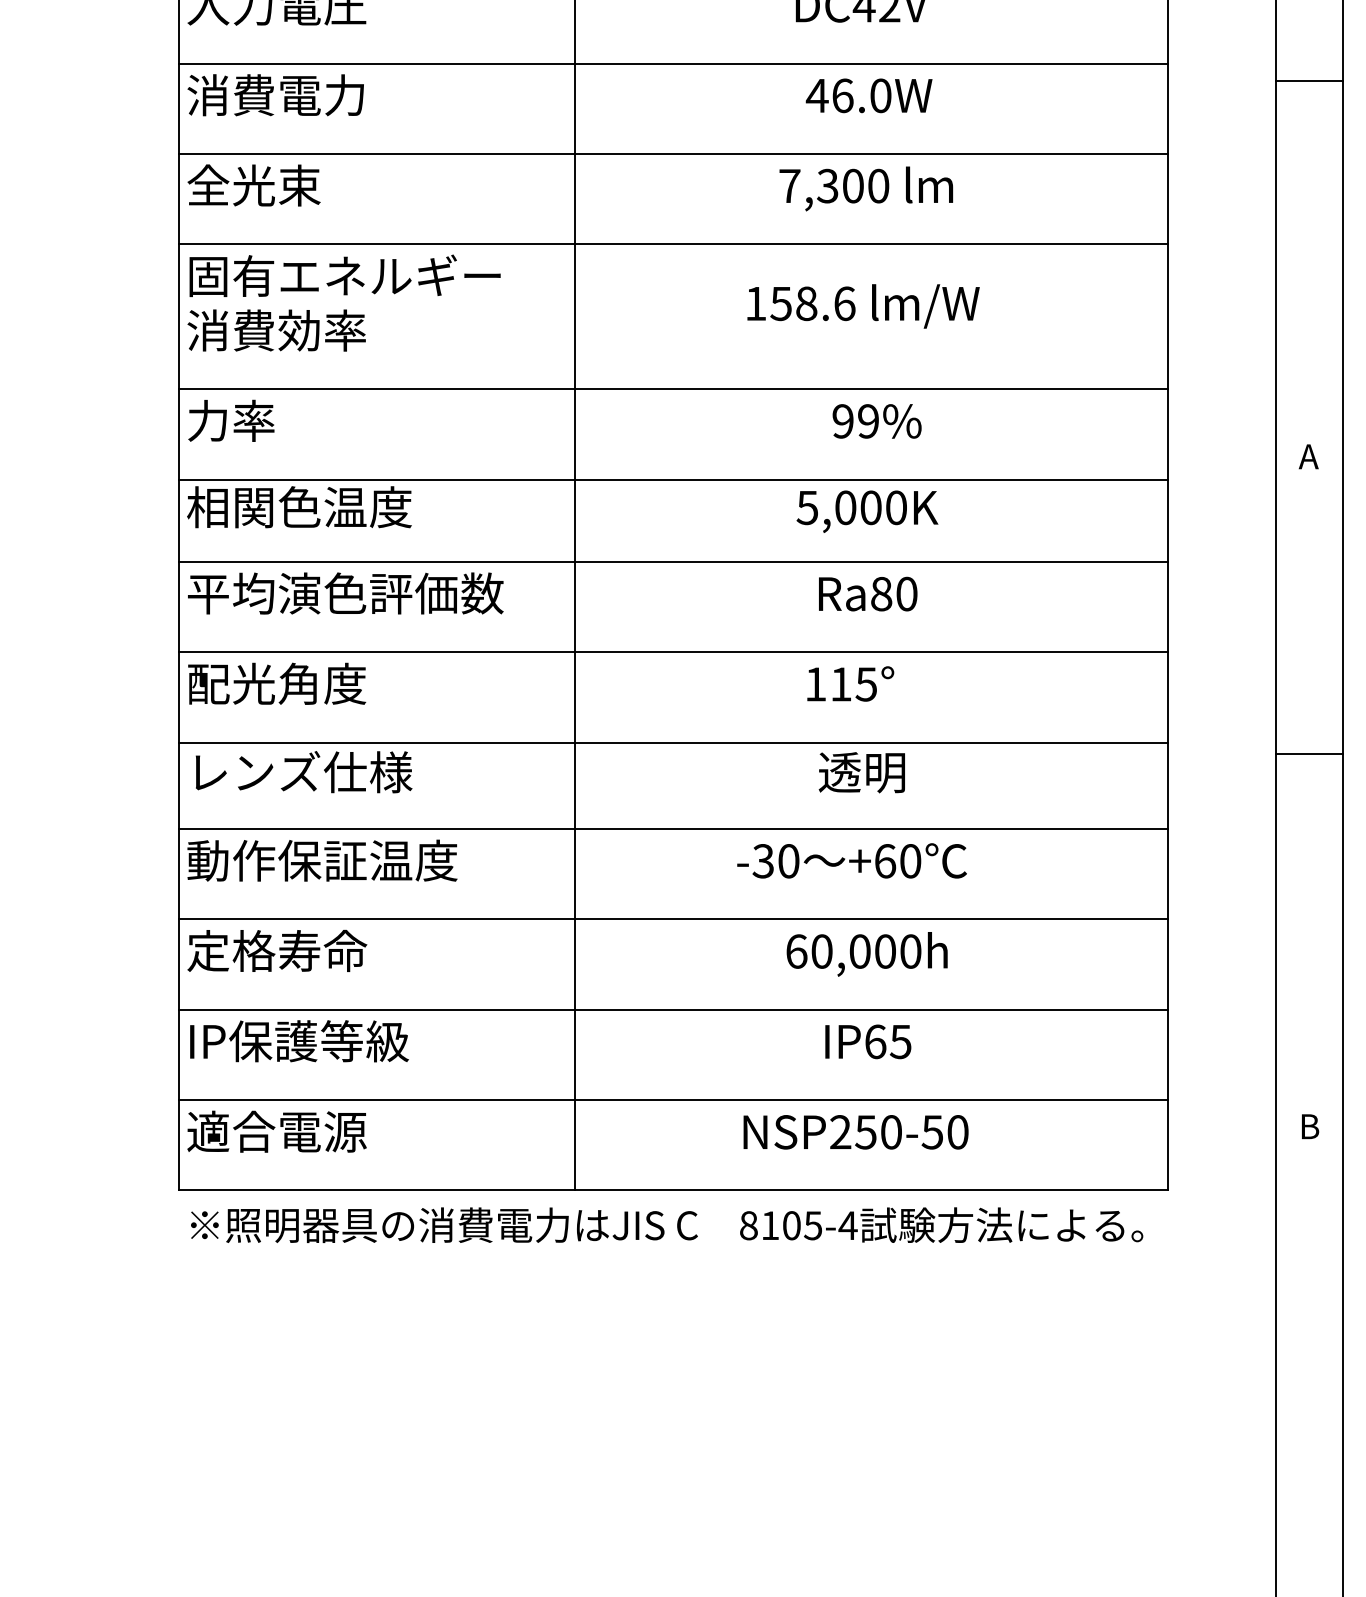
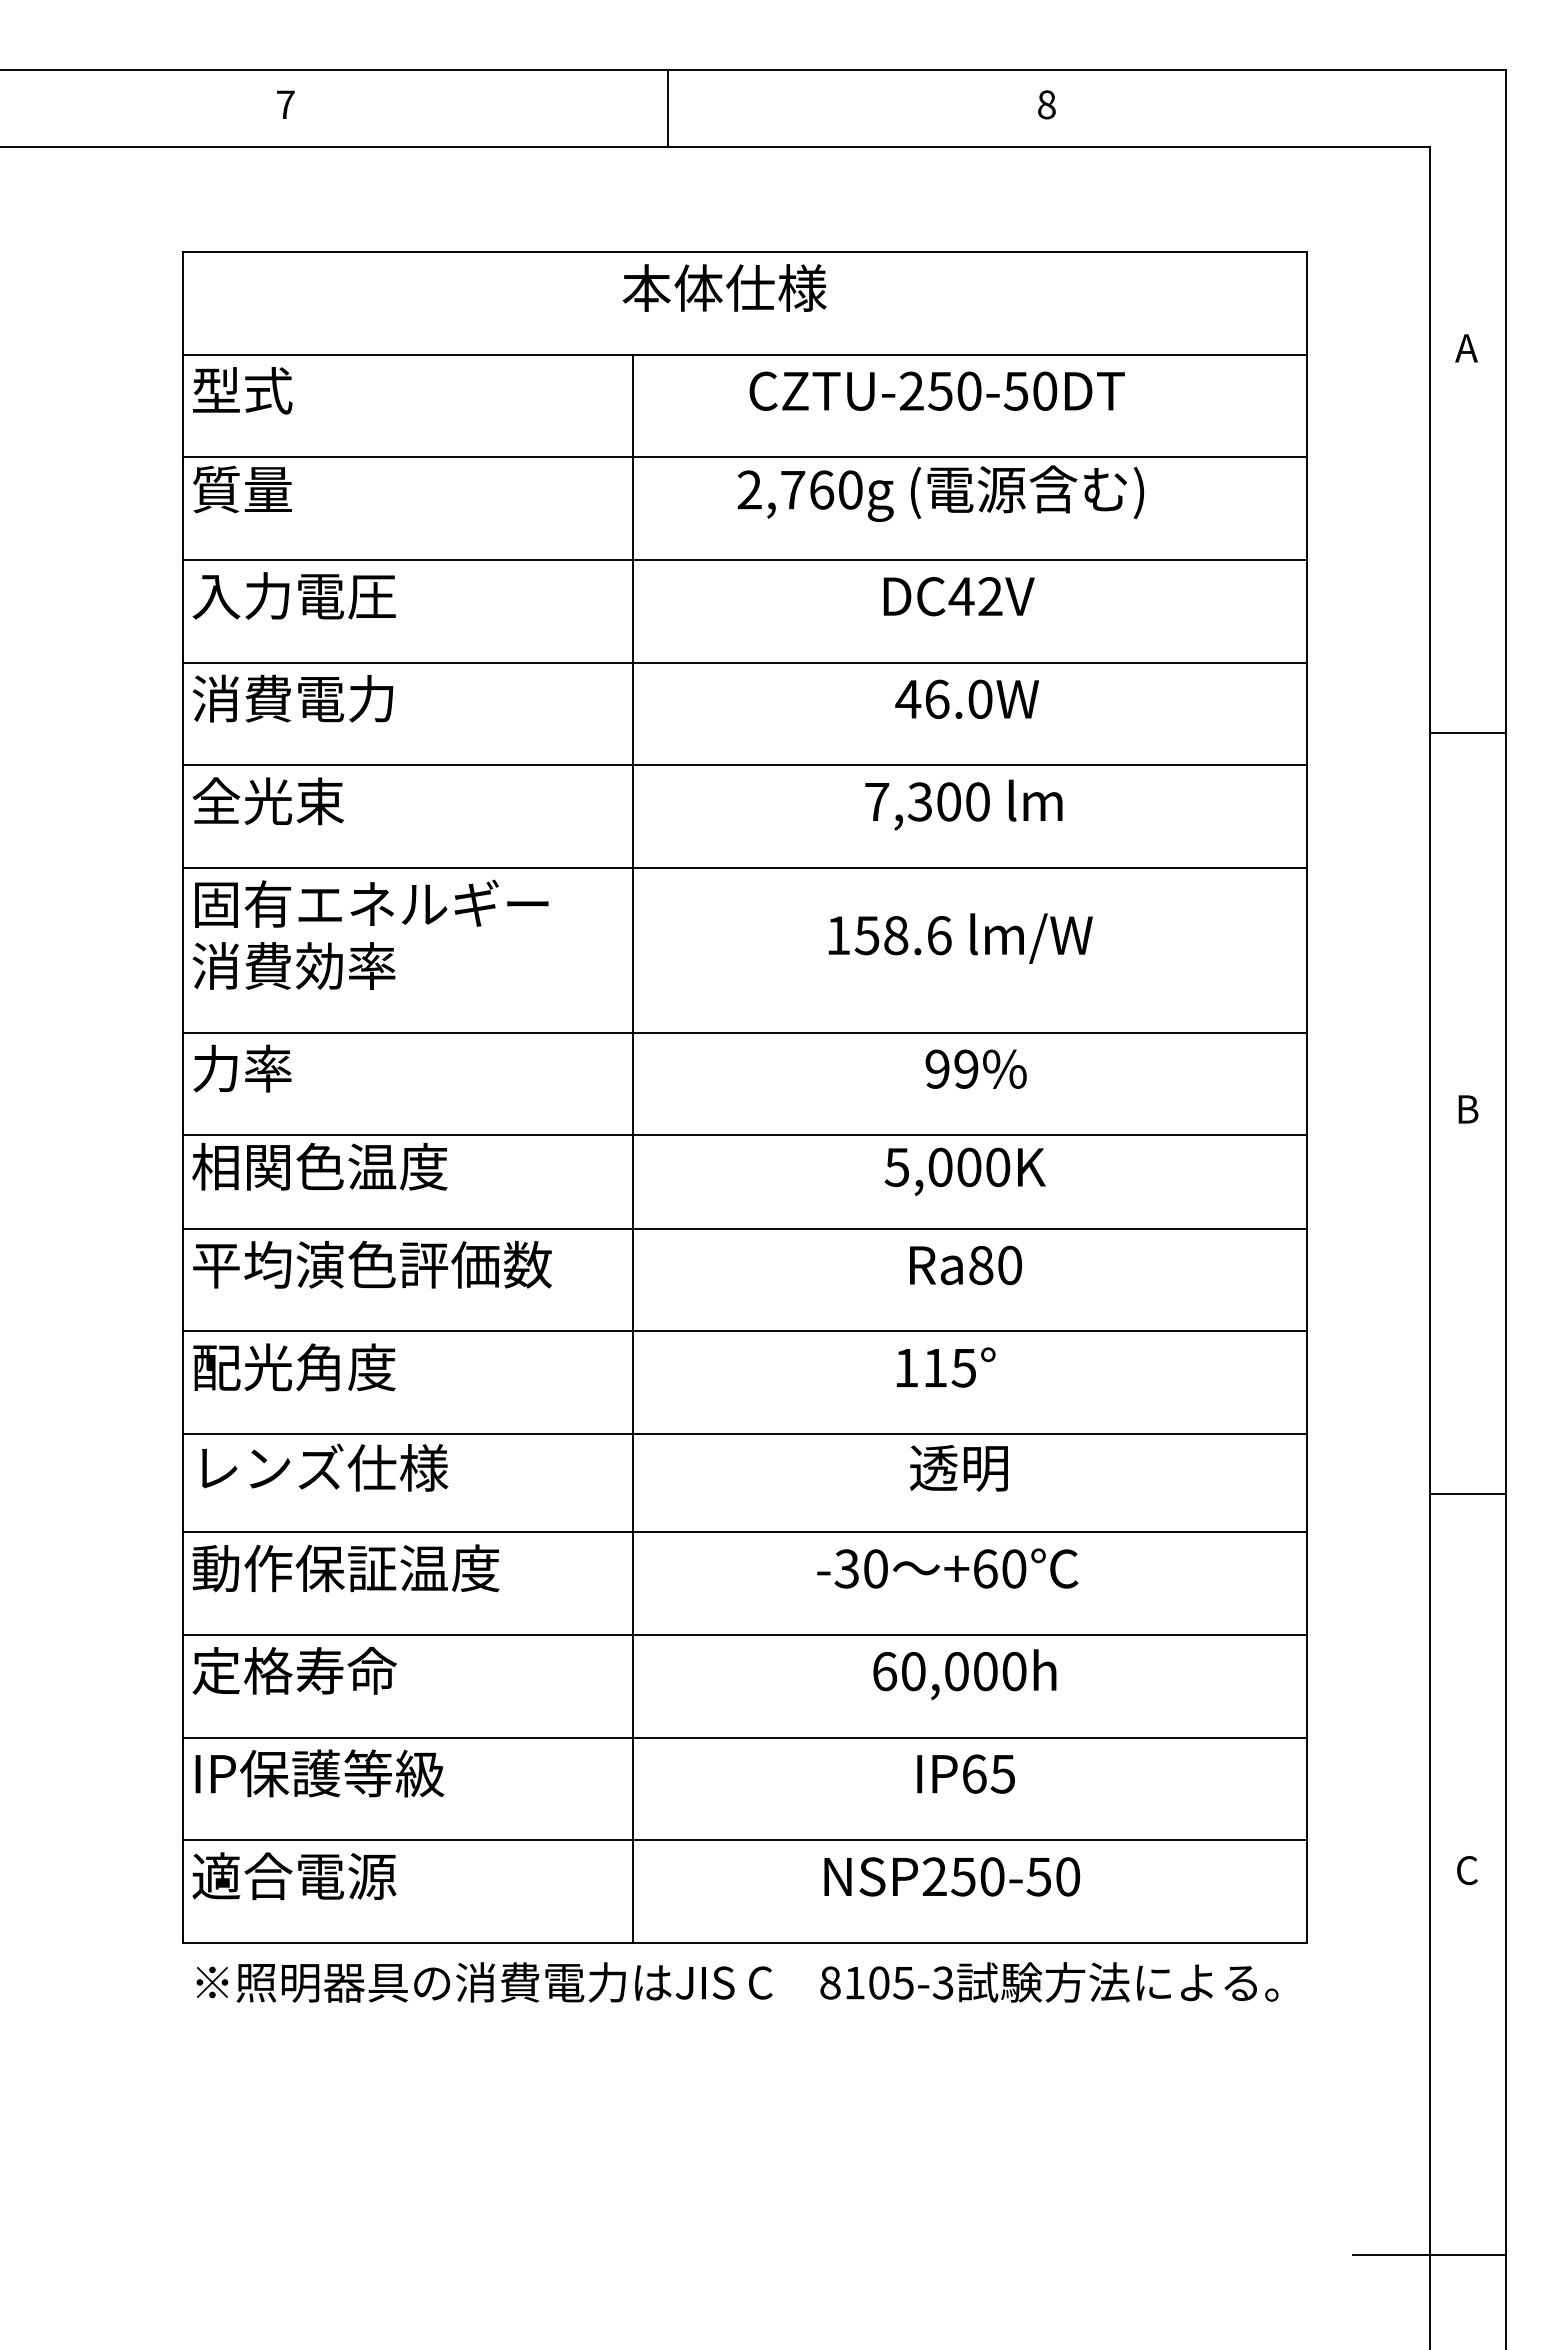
line: (1309, 81) -> (1467, 732), moved
text: (1308, 456) -> (1466, 1109), A -> B
line: (1309, 753) -> (1467, 1493), moved
text: (1309, 1126) -> (1467, 1870), B -> C
text: (848, 1225) -> (943, 1982), 8105-4 -> 8105-3
line: (1276, 1464) -> (1429, 2254), added

